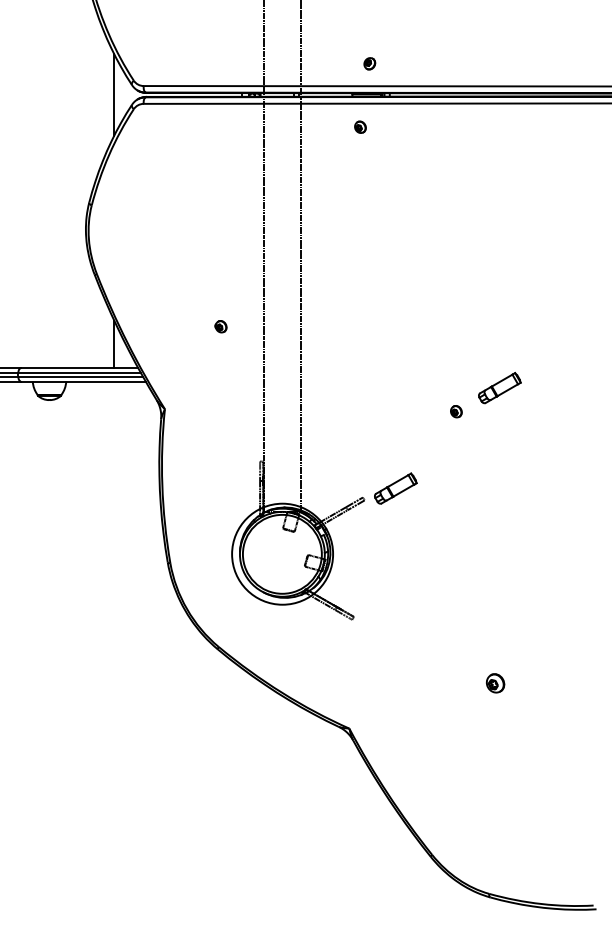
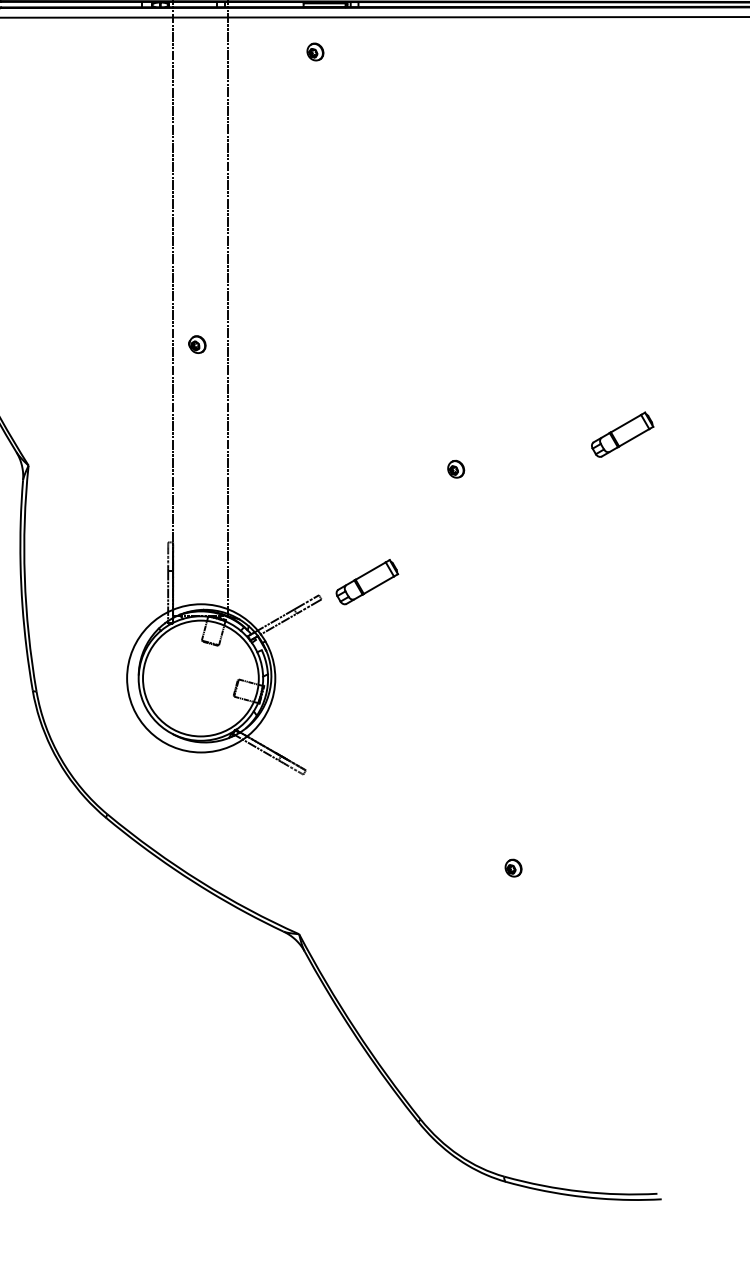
part: (220, 326) -> (196, 344), moved
part: (499, 388) -> (622, 435), moved
part: (495, 683) -> (513, 868), size x0.62

